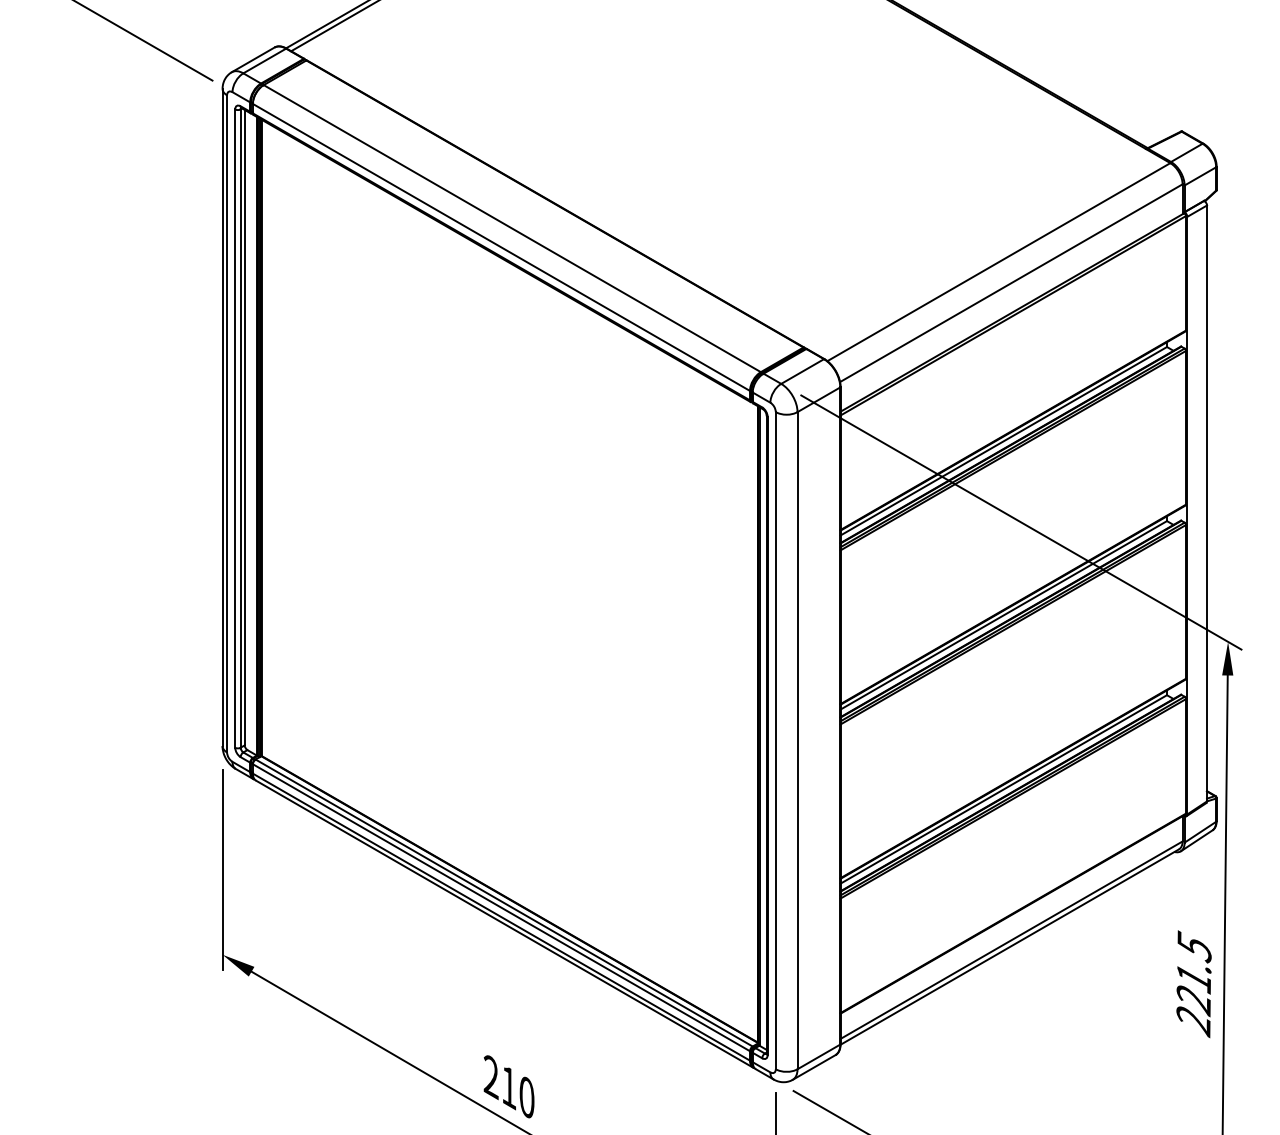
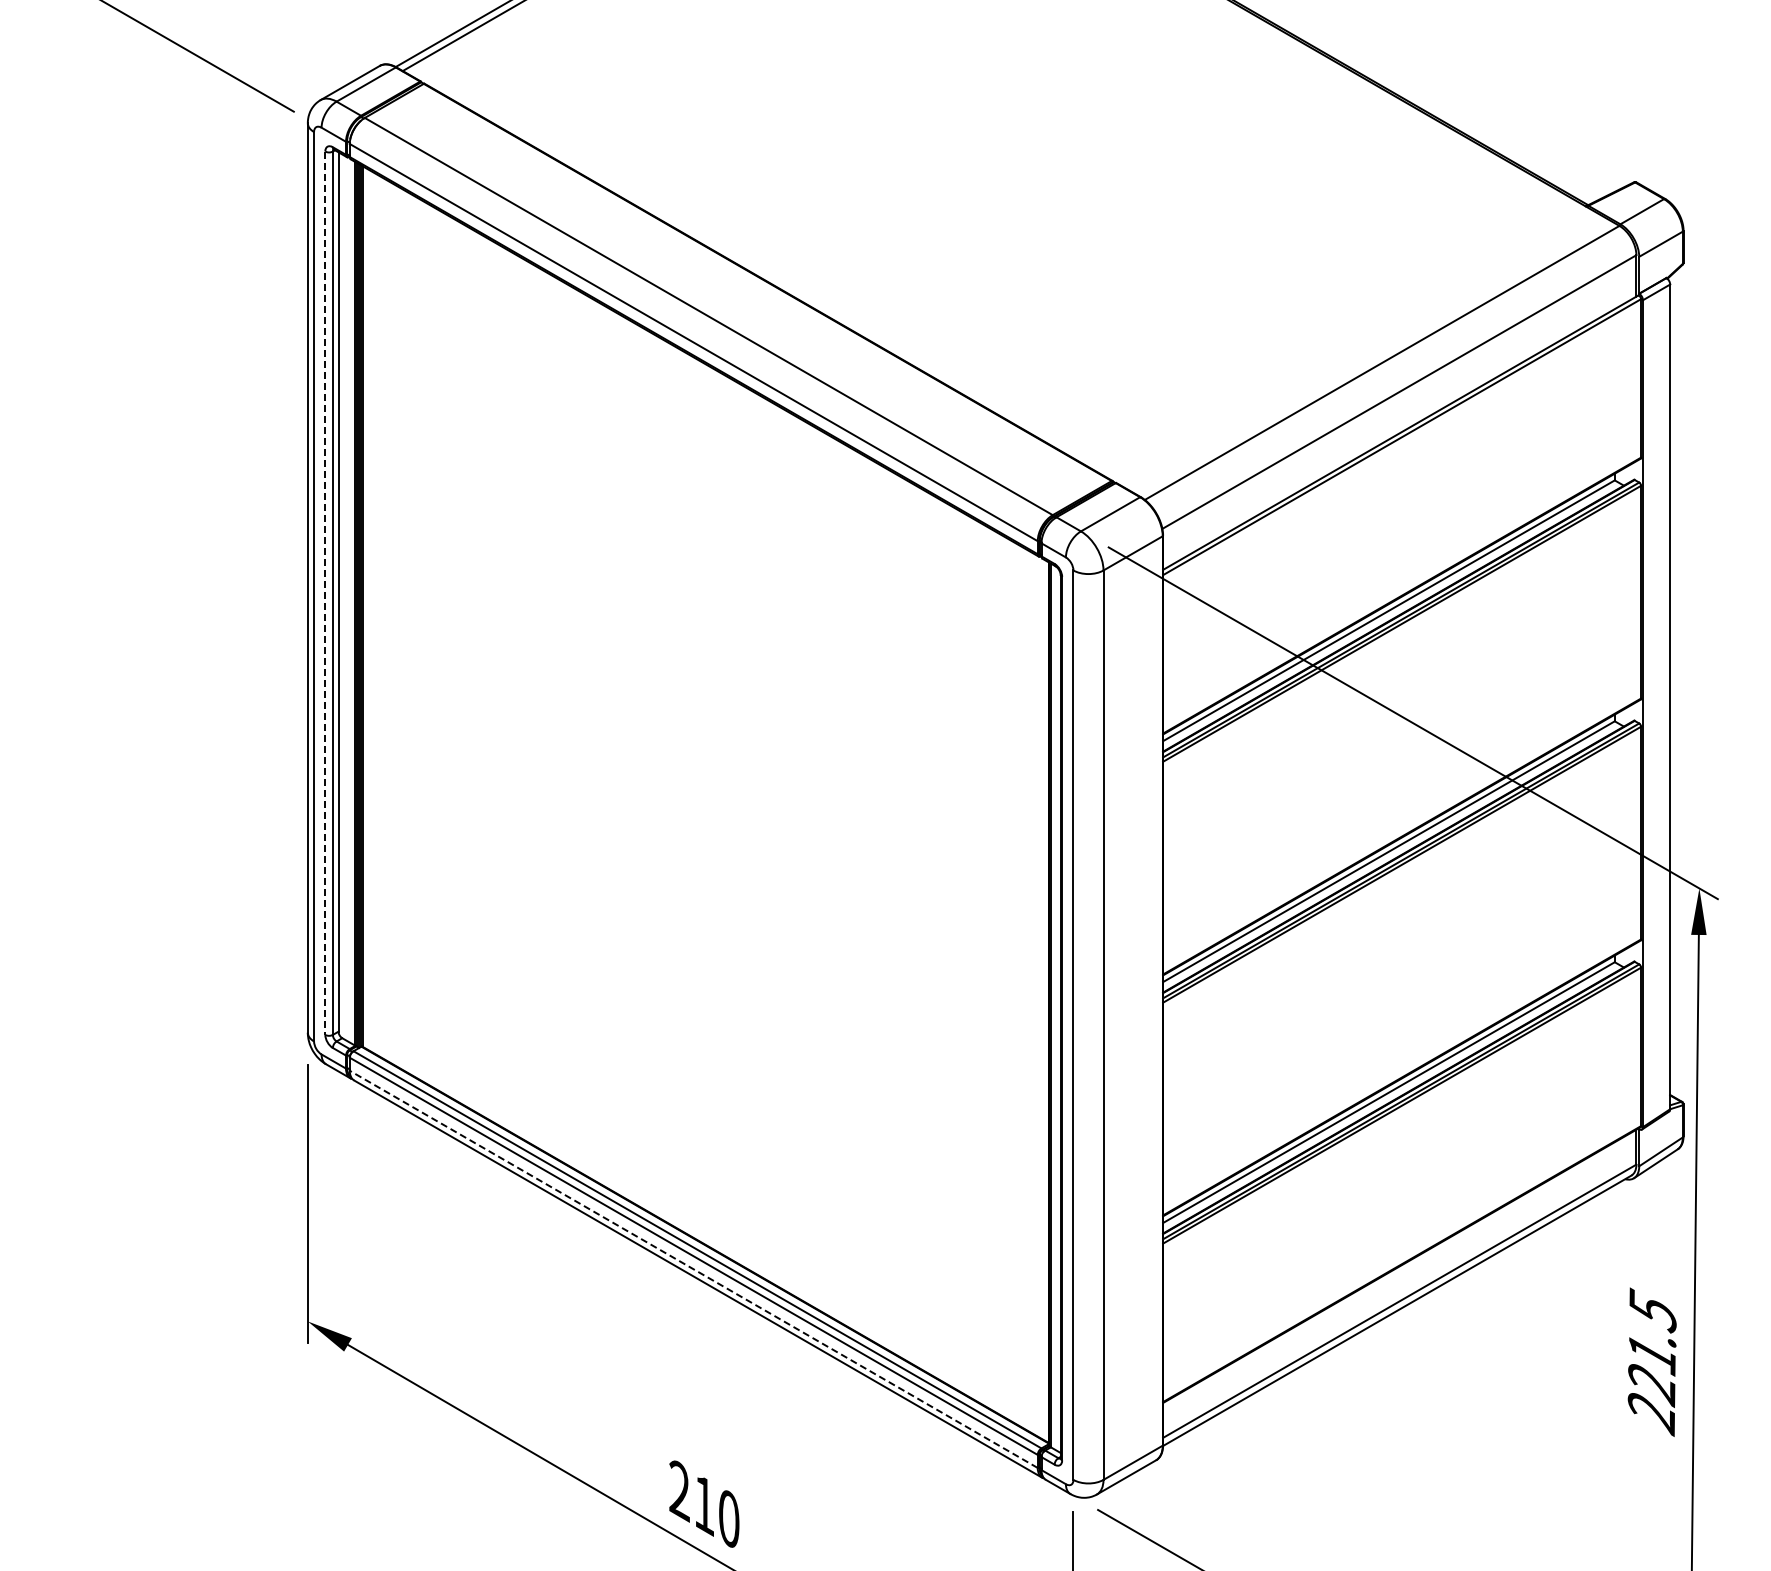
line: (235, 428) -> (325, 593), solid -> dashed
line: (501, 917) -> (693, 1269), solid -> dashed

